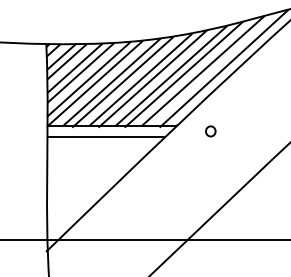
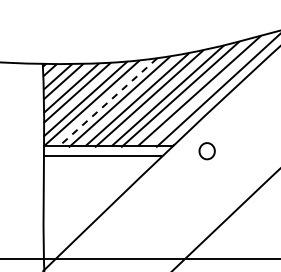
line: (111, 82) -> (108, 102), solid -> dashed
part: (210, 131) -> (207, 151), size x1.6

